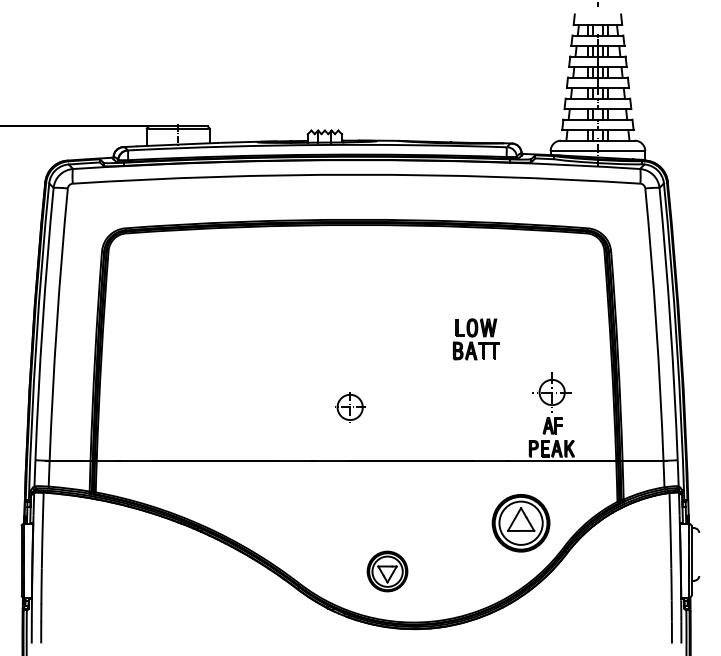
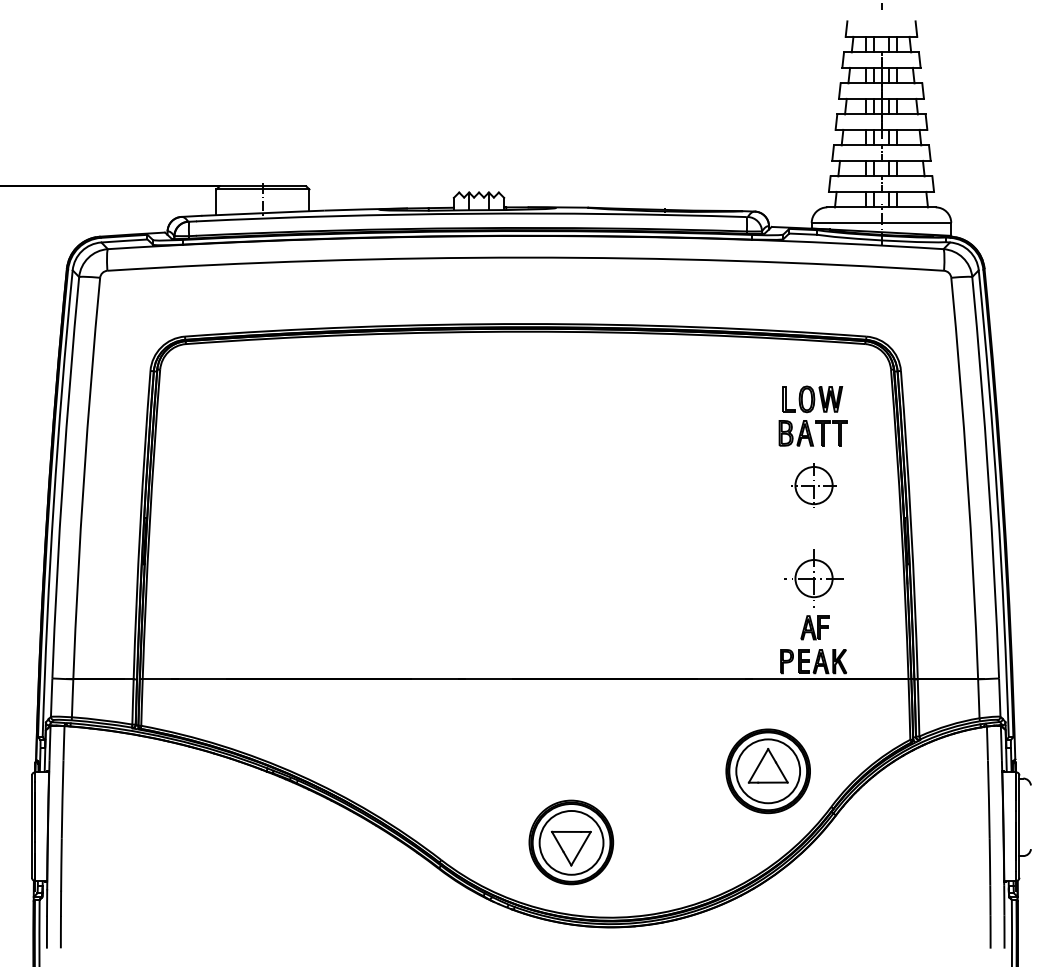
part: (476, 339) -> (813, 416), moved
part: (350, 407) -> (814, 485), moved
part: (387, 571) -> (571, 842), size x1.43

